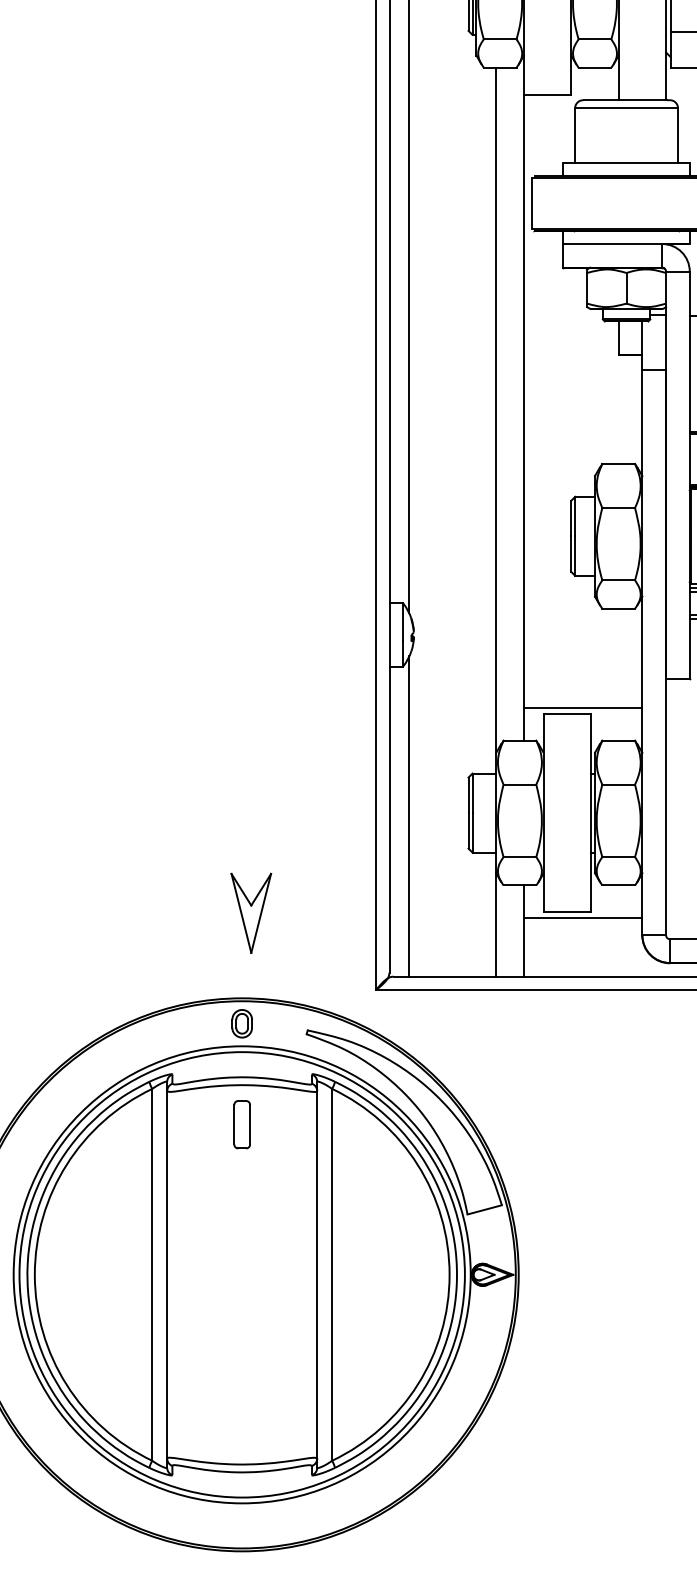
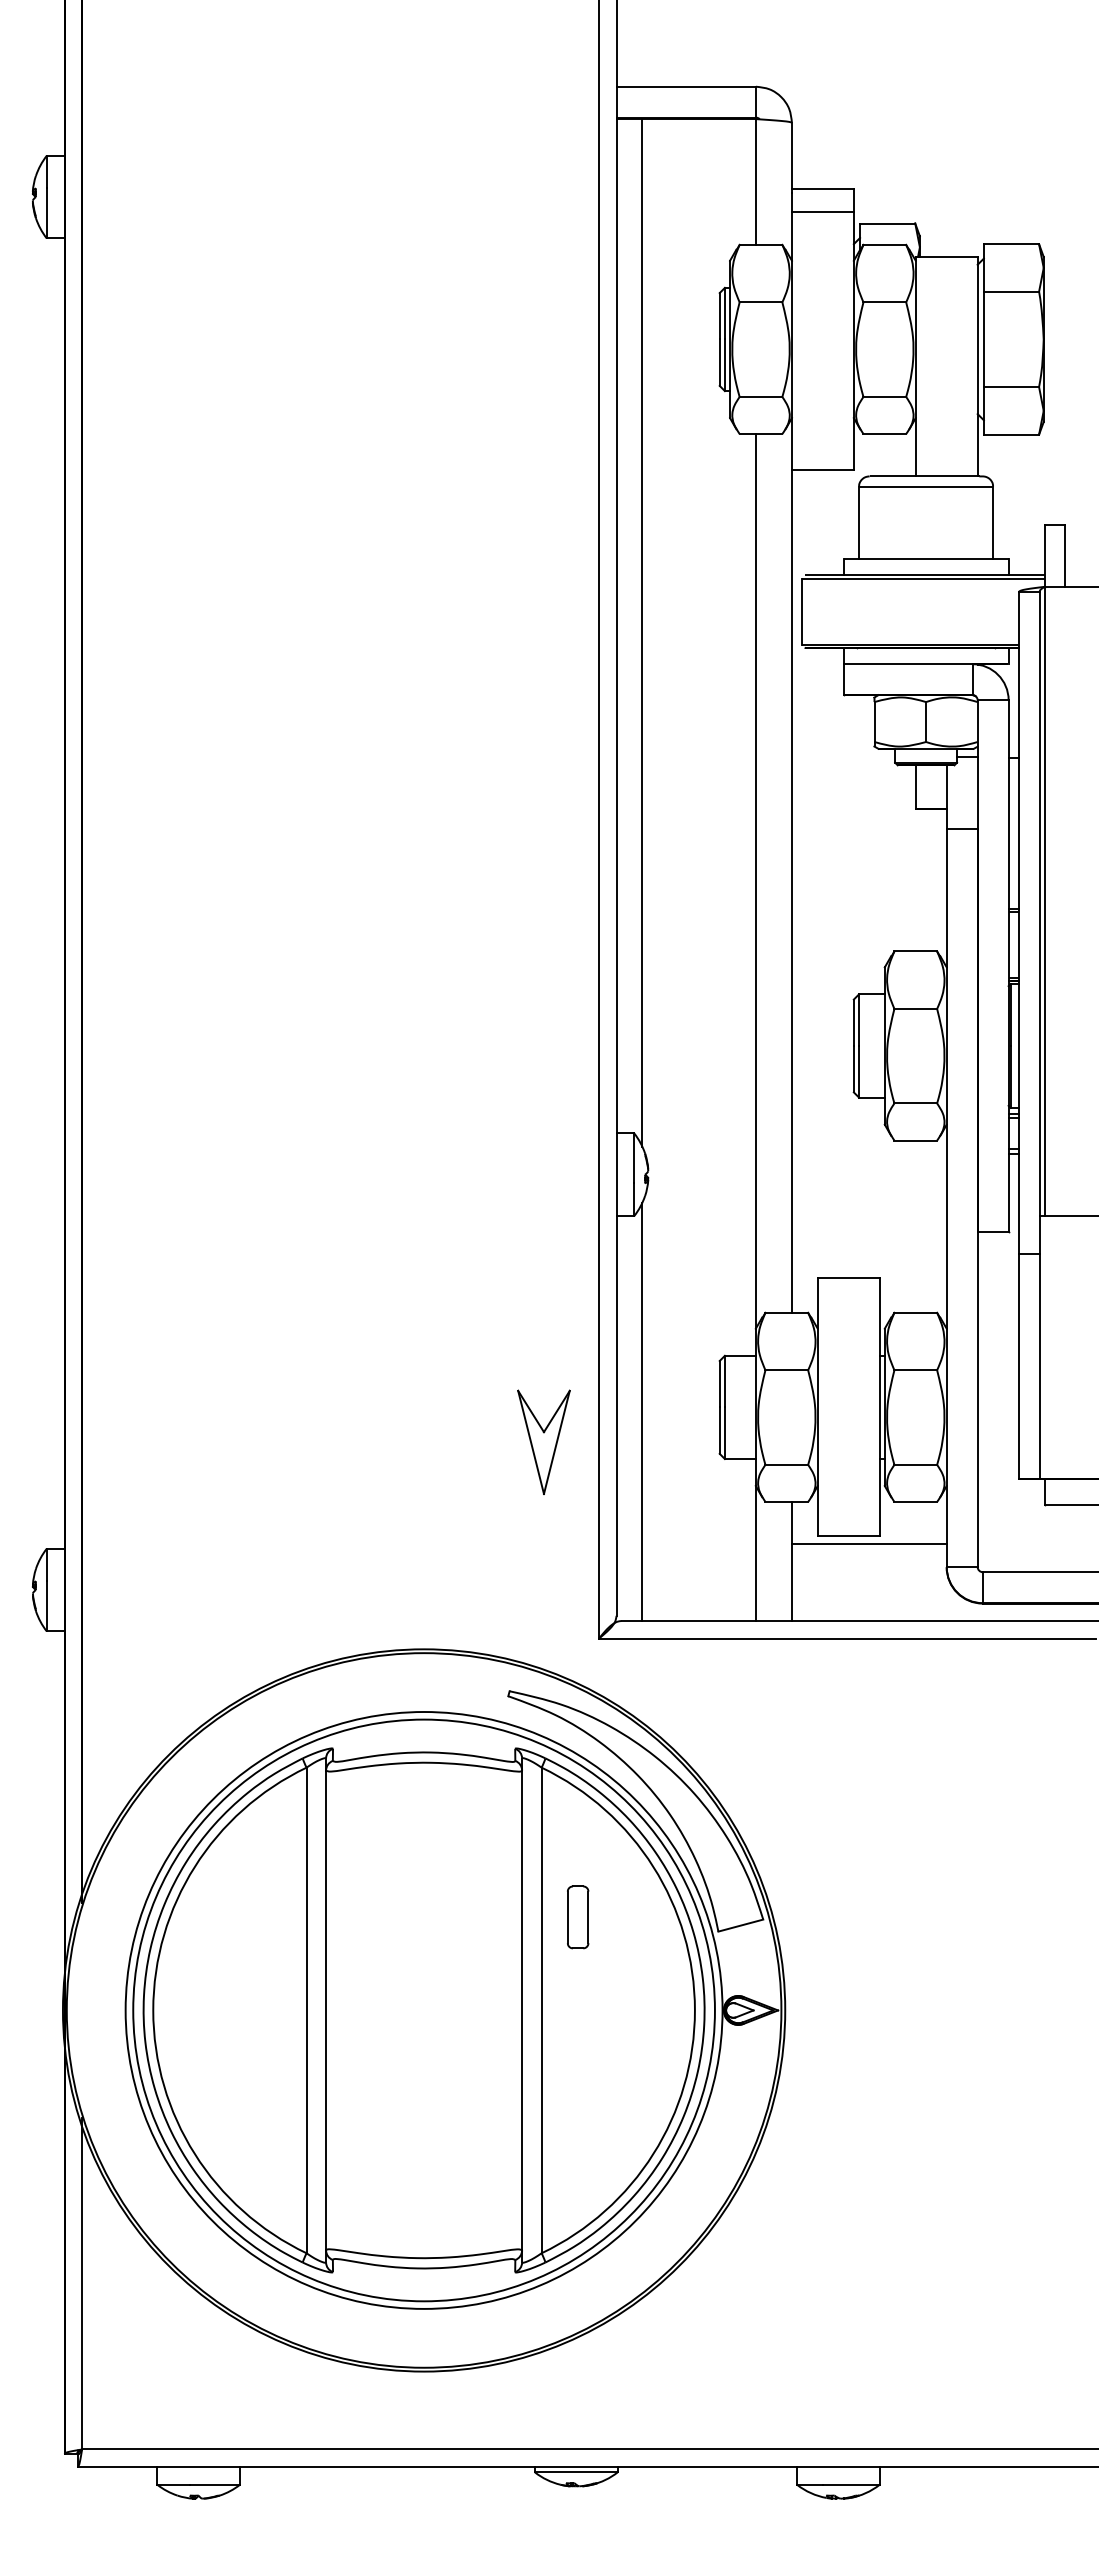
line: (582, 708) -> (868, 1270), removed
part: (250, 912) -> (543, 1441), moved
part: (241, 1023) -> (423, 1682), removed
part: (242, 1124) -> (578, 1917), moved

